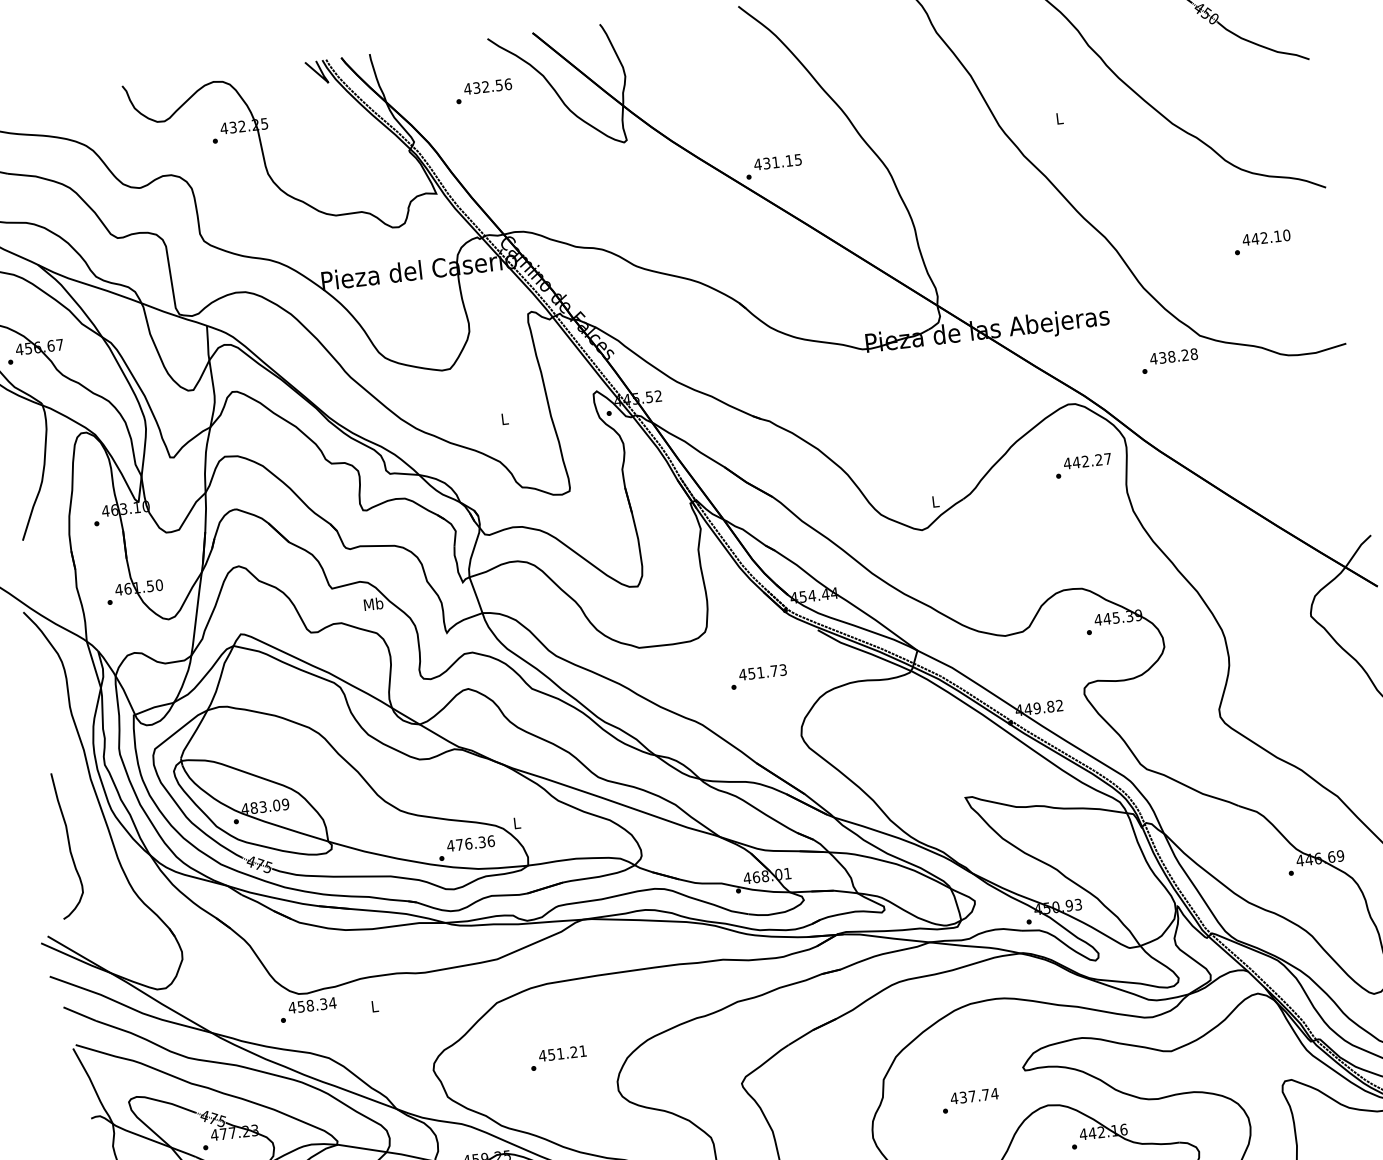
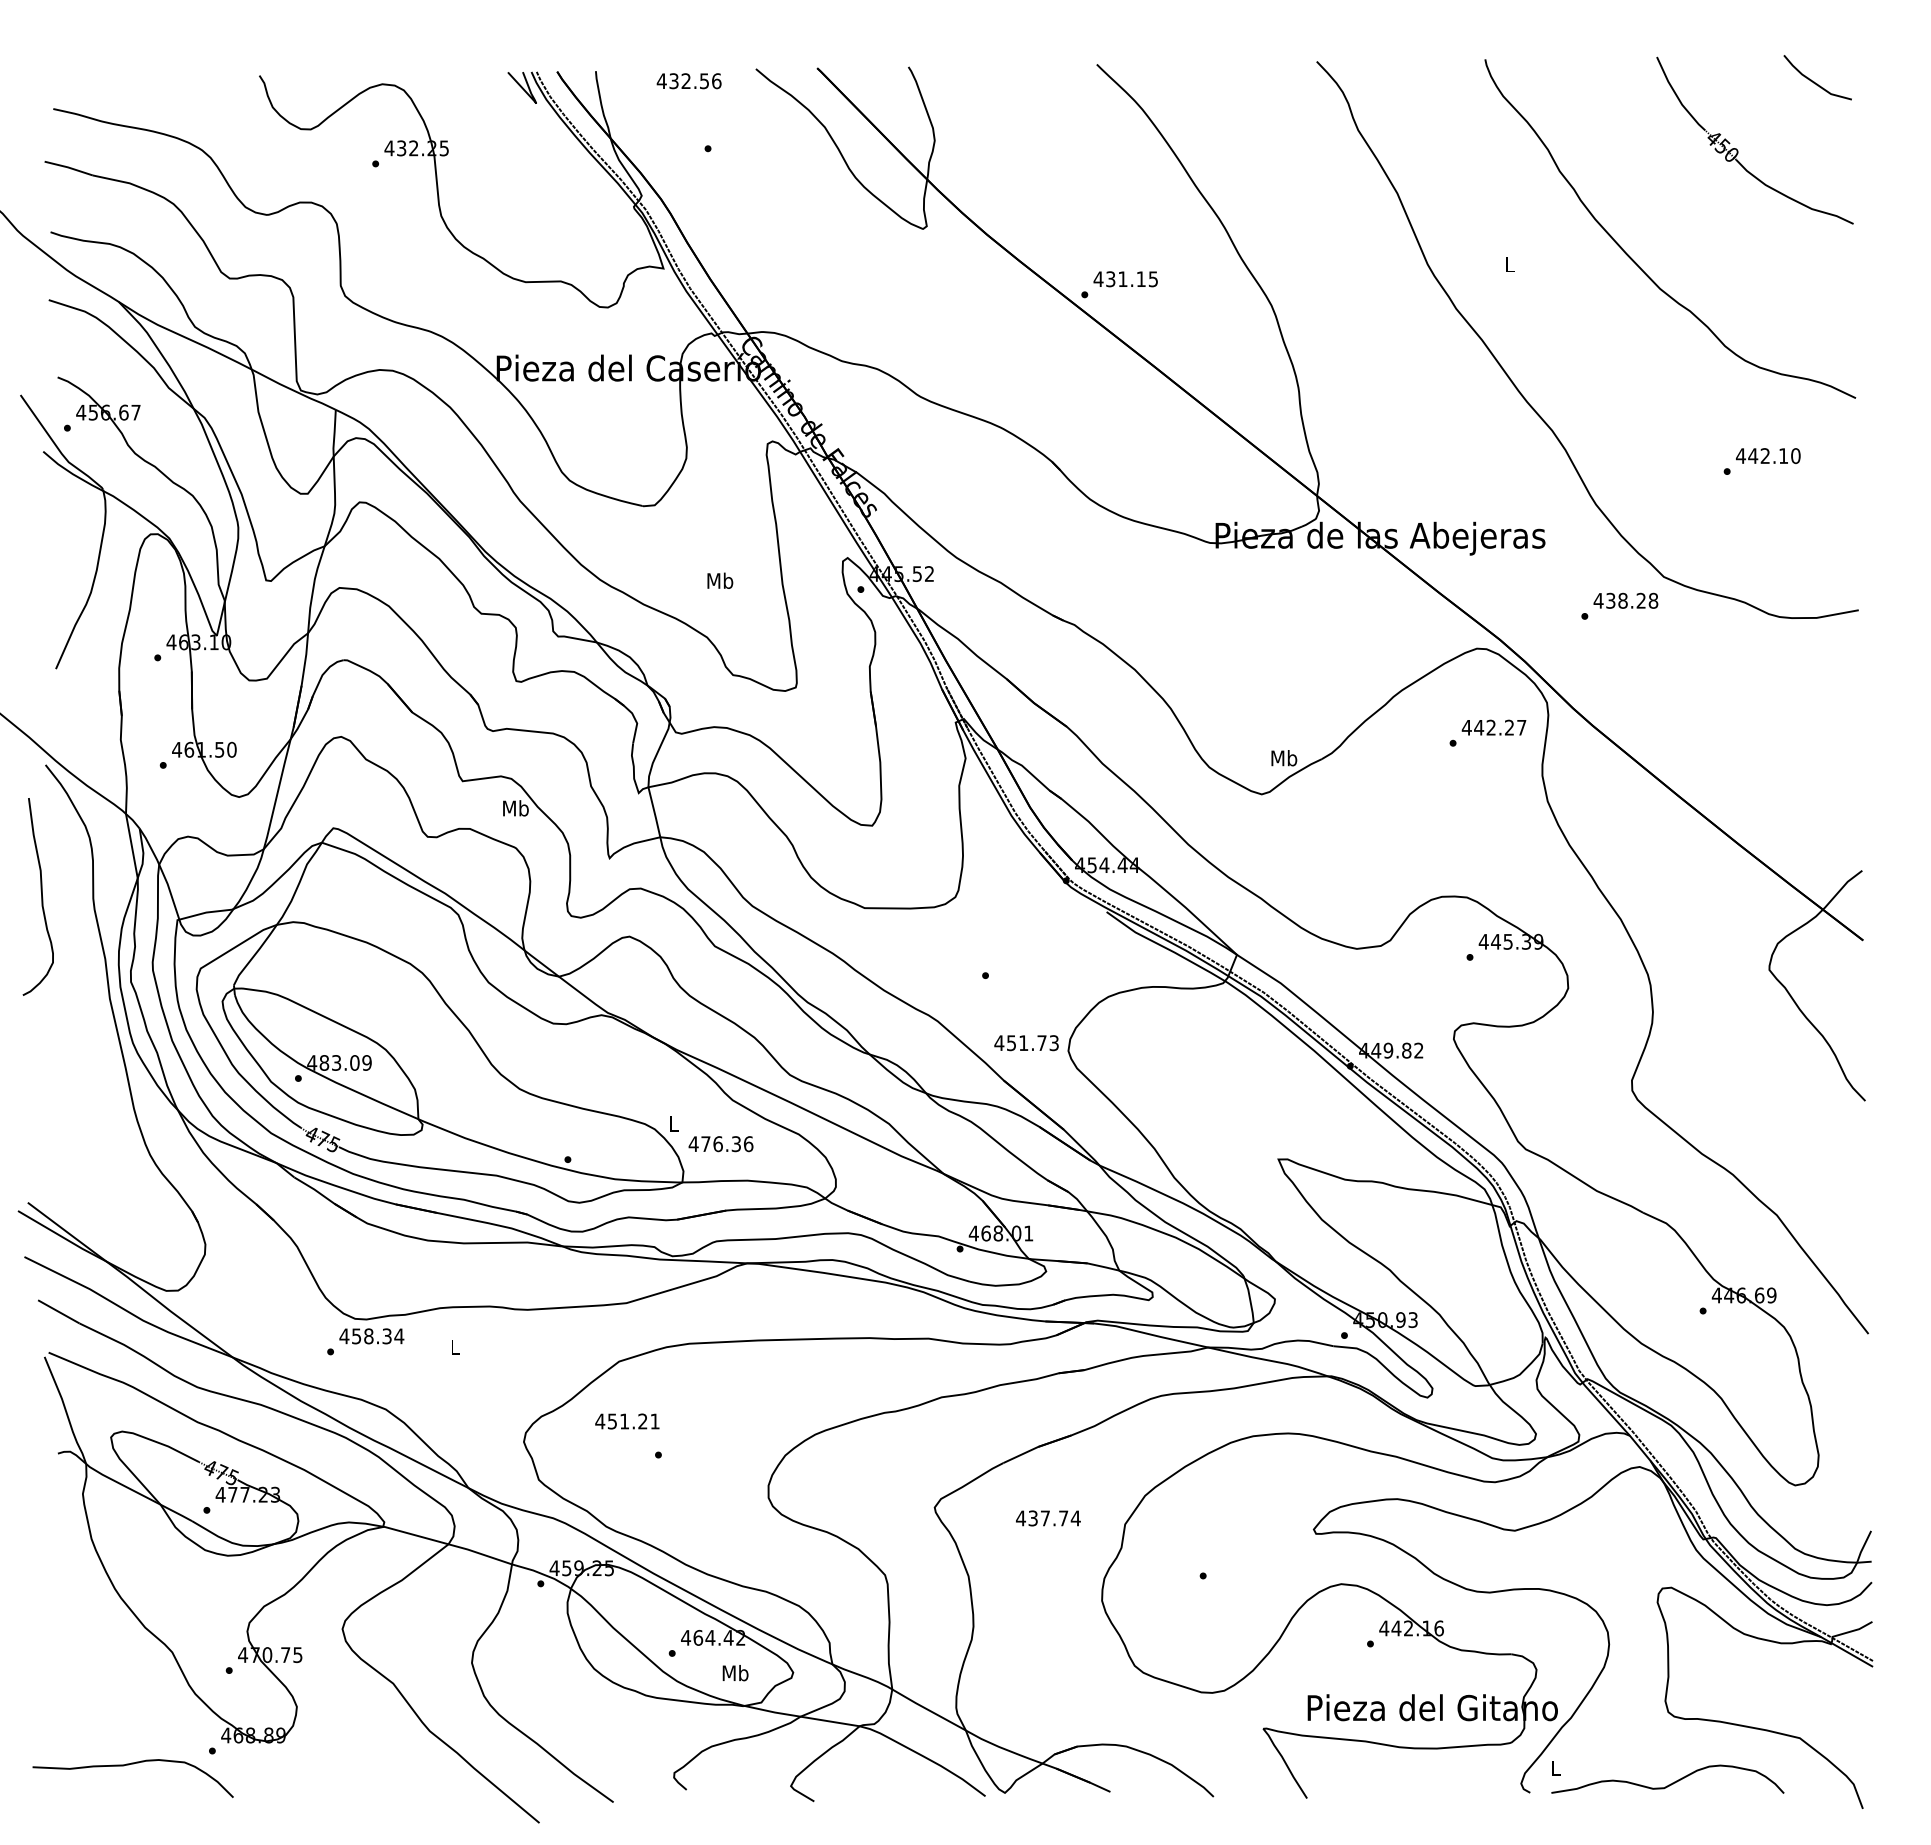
text: (487, 86) -> (688, 81), moved
text: (504, 418) -> (720, 580), L -> Mb
text: (935, 501) -> (1284, 758), L -> Mb
text: (762, 672) -> (1026, 1043), moved
text: (470, 843) -> (720, 1144), moved
curve: (68, 844) -> (41, 896), moved
text: (562, 1053) -> (627, 1421), moved
text: (974, 1096) -> (1048, 1518), moved

